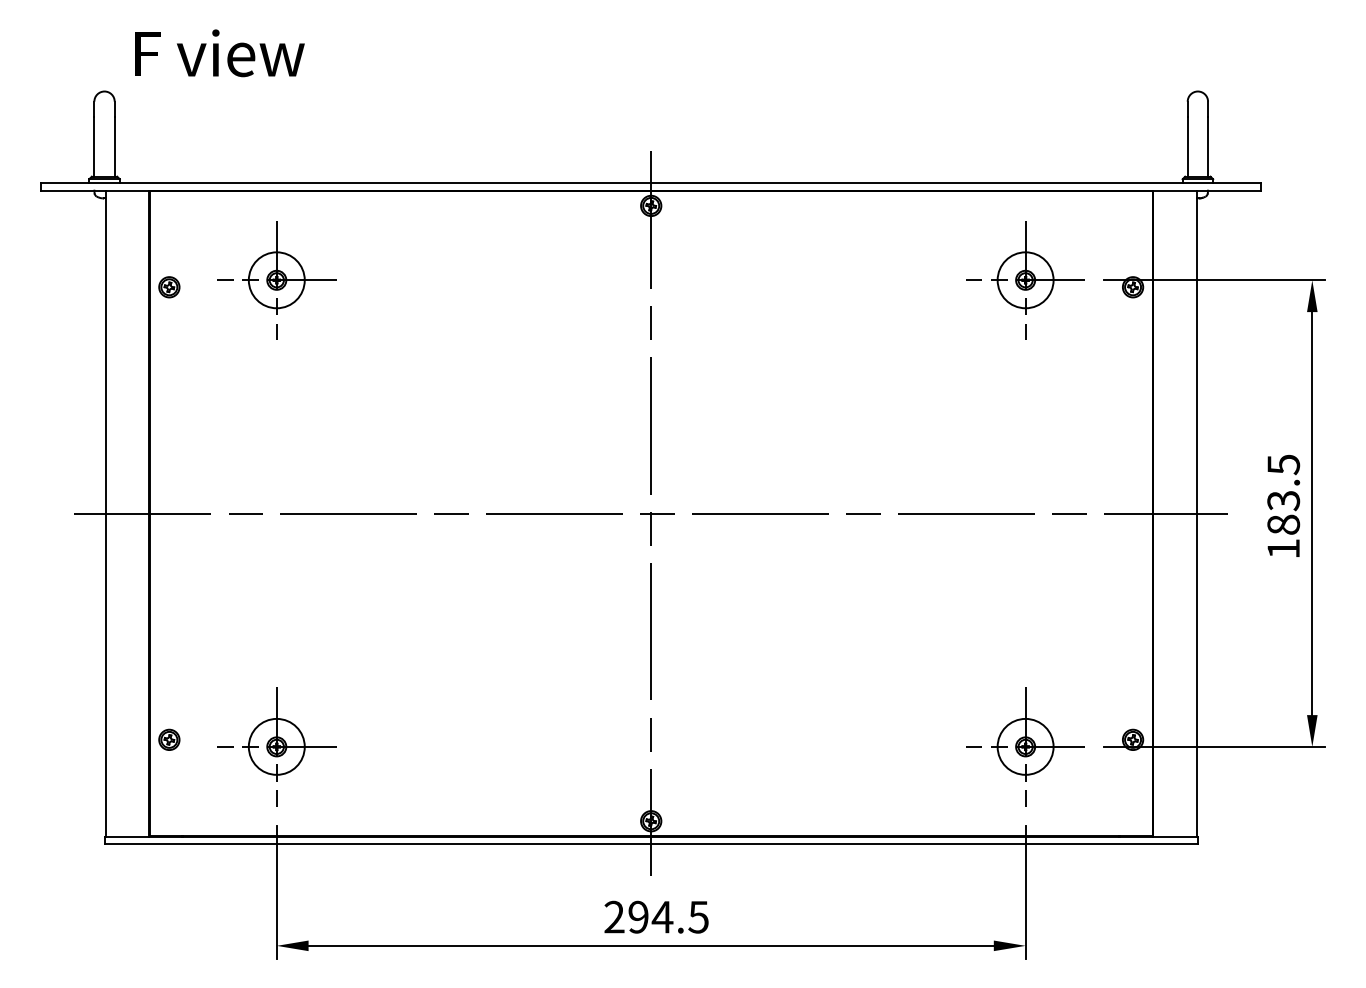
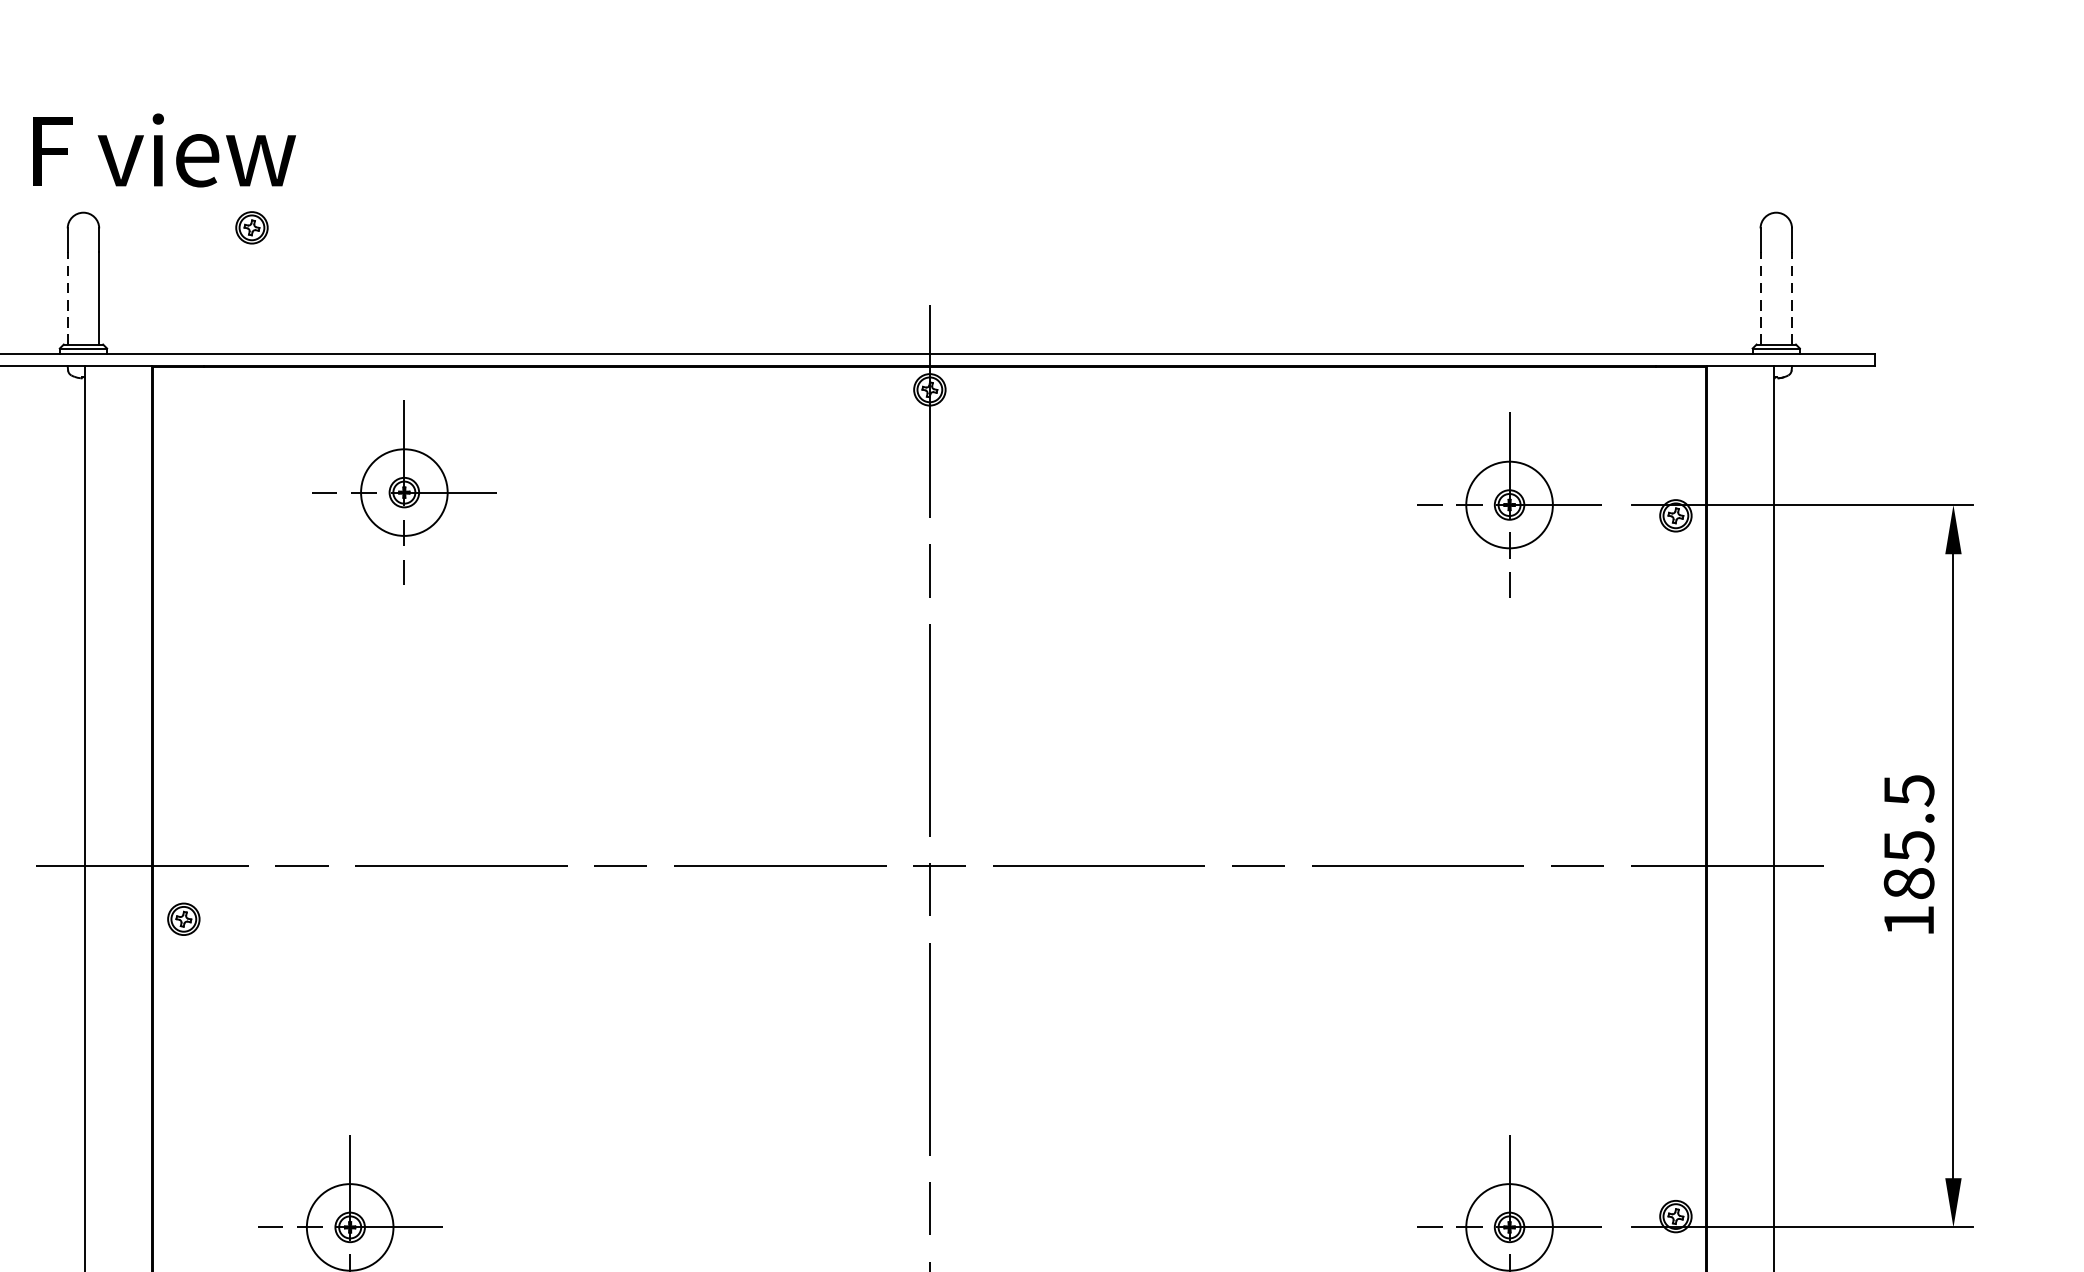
text: (219, 53) -> (163, 150), moved
line: (94, 146) -> (67, 297), solid -> dashed
line: (1187, 146) -> (1760, 297), solid -> dashed
line: (1208, 146) -> (1792, 297), solid -> dashed
part: (276, 280) -> (403, 492), moved
part: (169, 287) -> (252, 228), moved
text: (1283, 501) -> (1908, 847), 183.5 -> 185.5
part: (169, 739) -> (184, 918), moved

